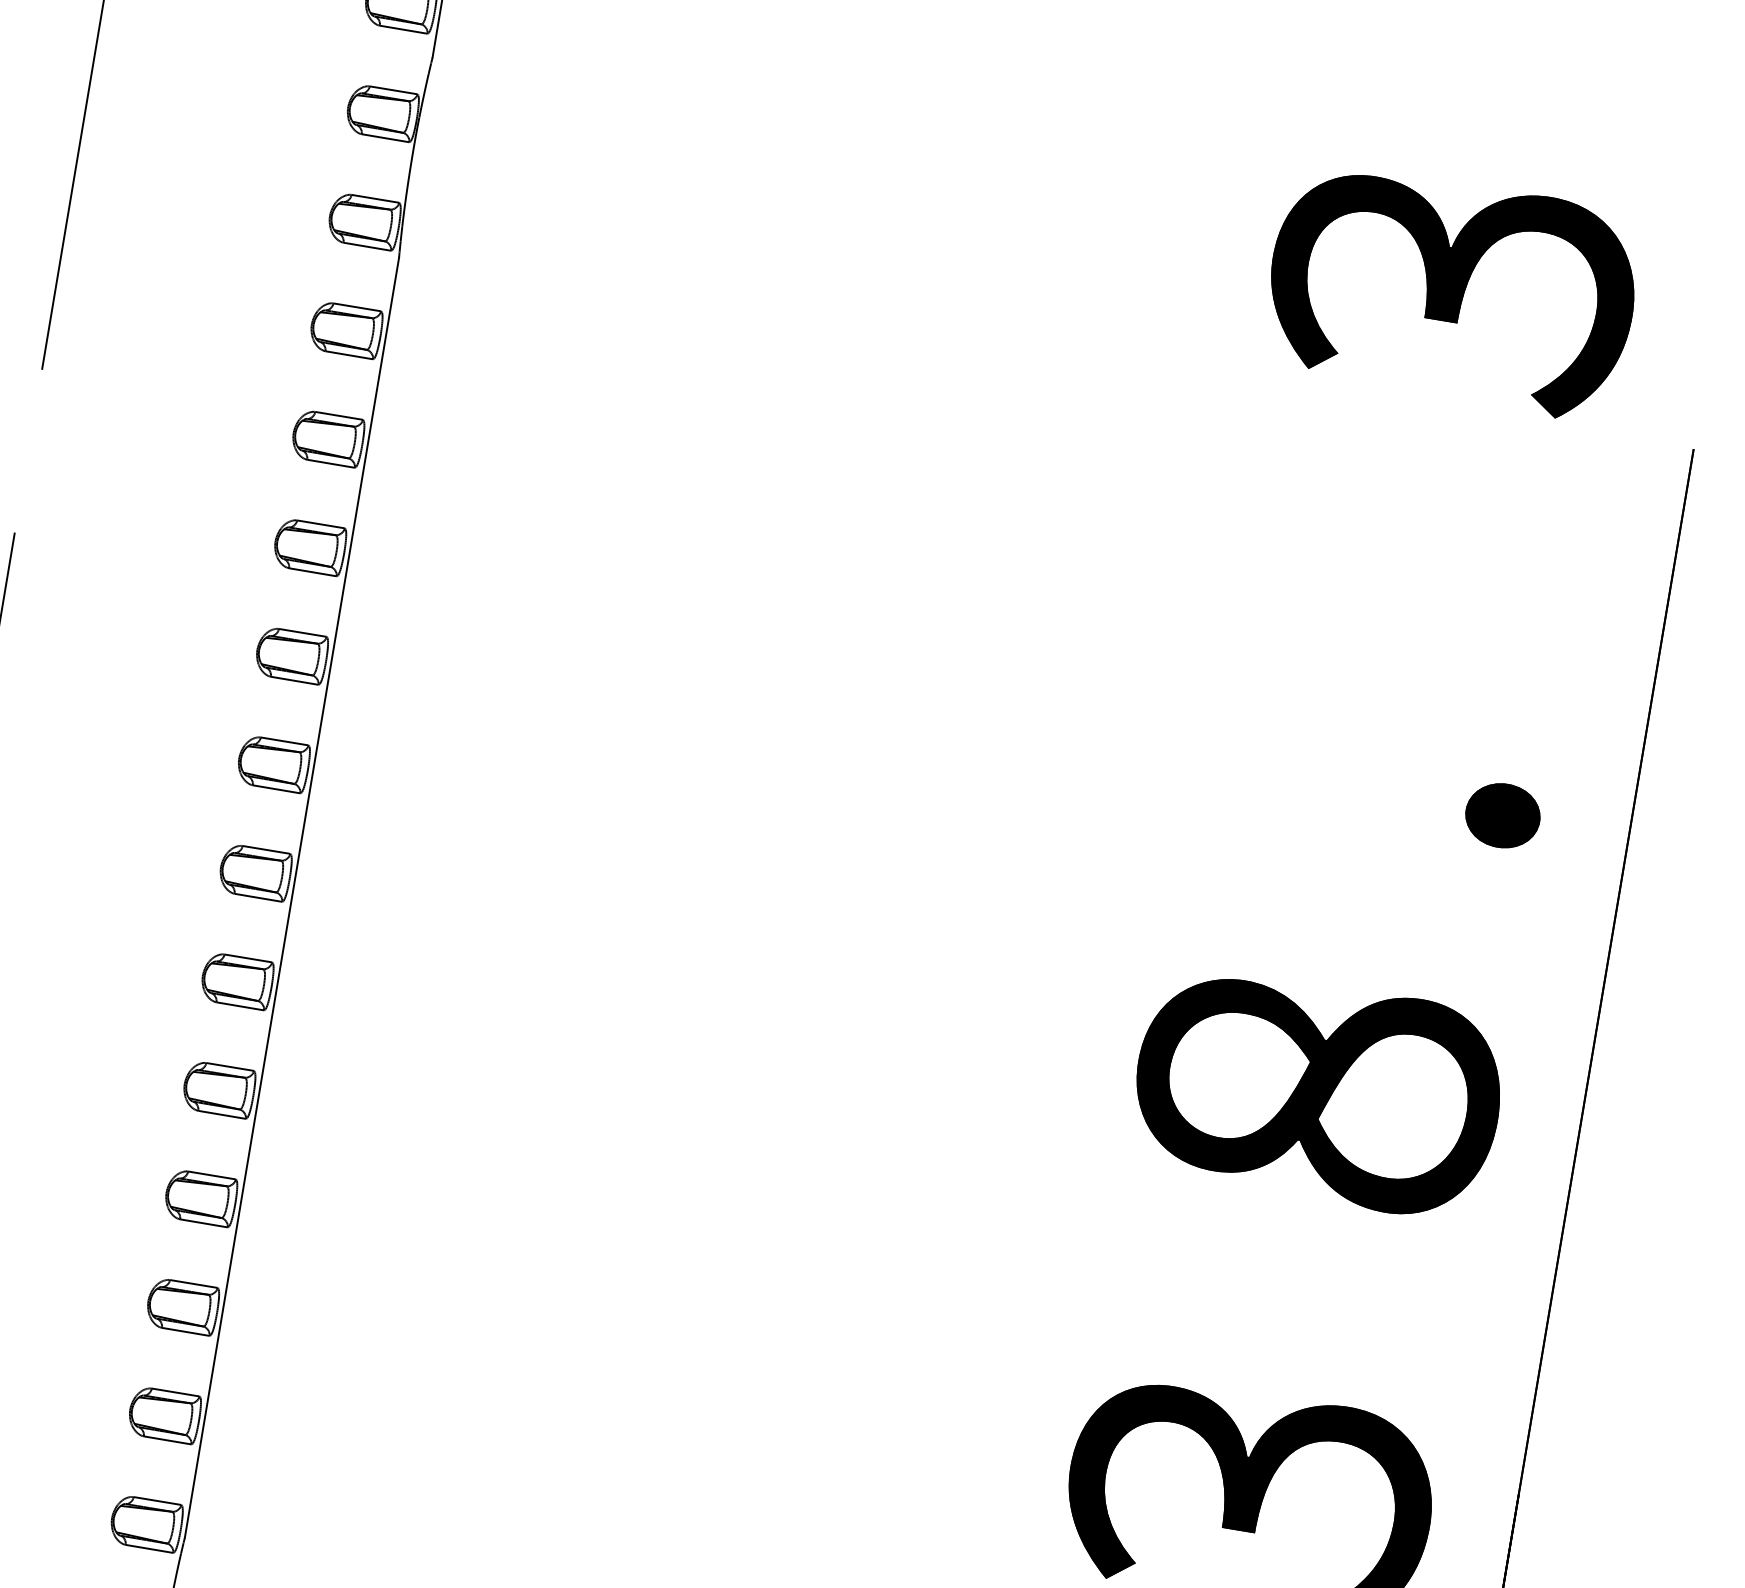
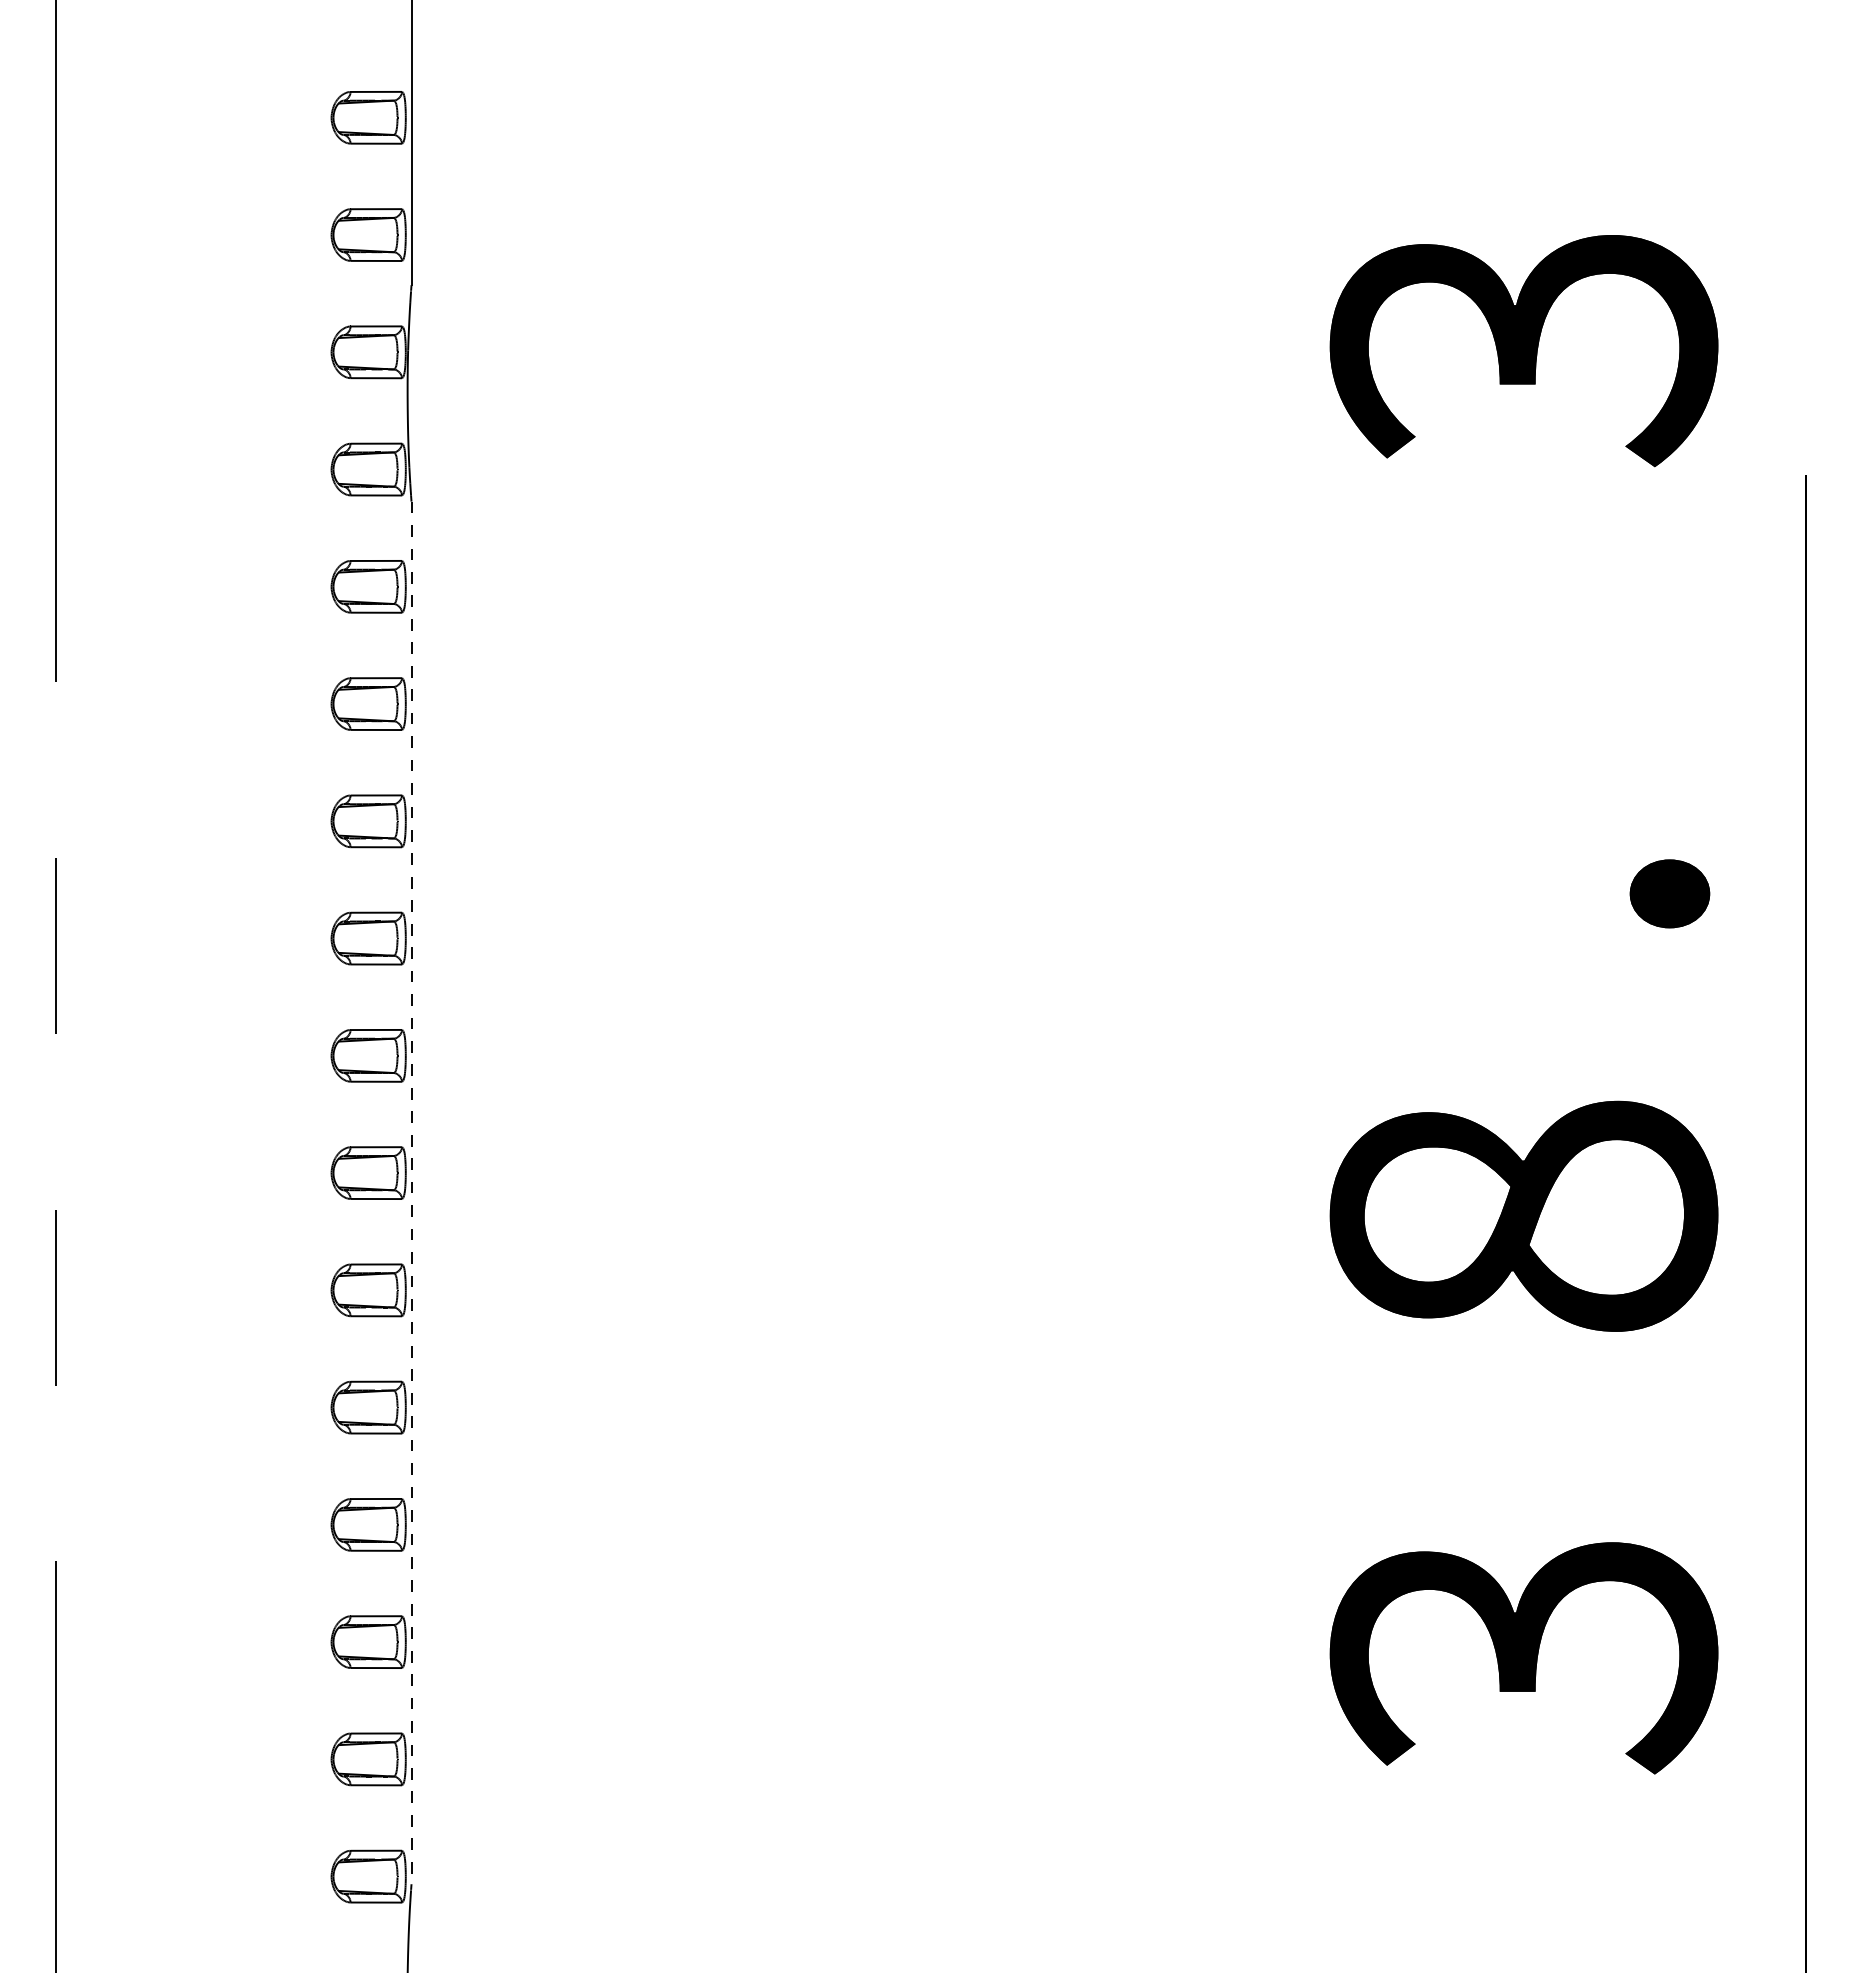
line: (291, 898) -> (411, 1193), solid -> dashed

